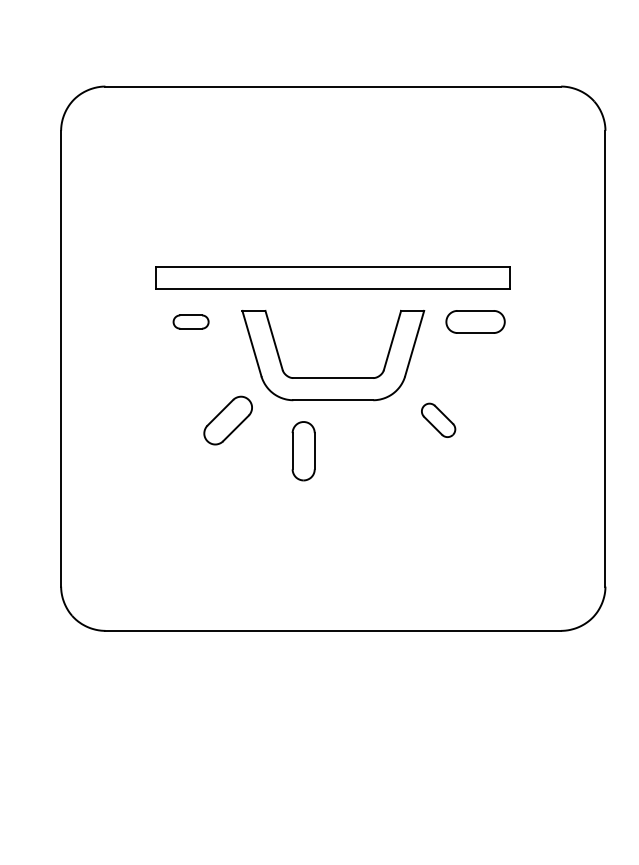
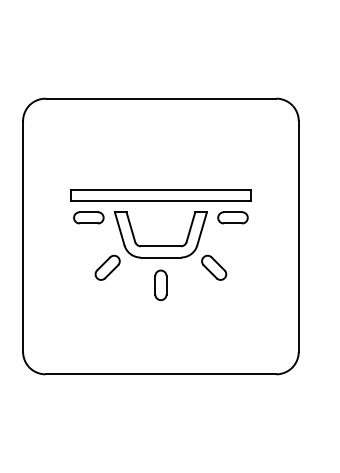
part: (190, 321) -> (88, 217), size x1.67
part: (439, 419) -> (214, 267), size x1.43
part: (302, 449) -> (160, 284), moved

